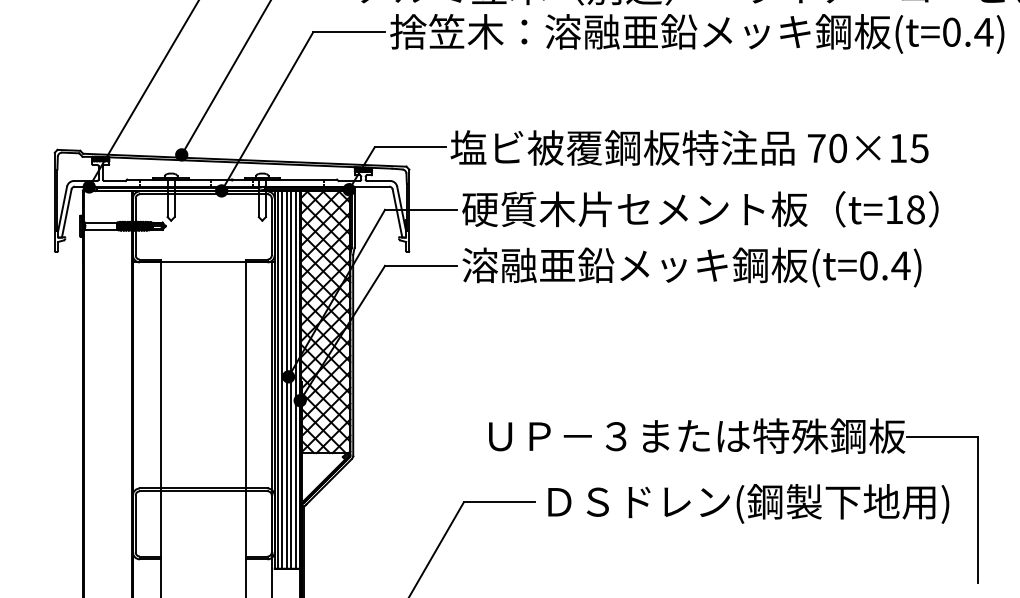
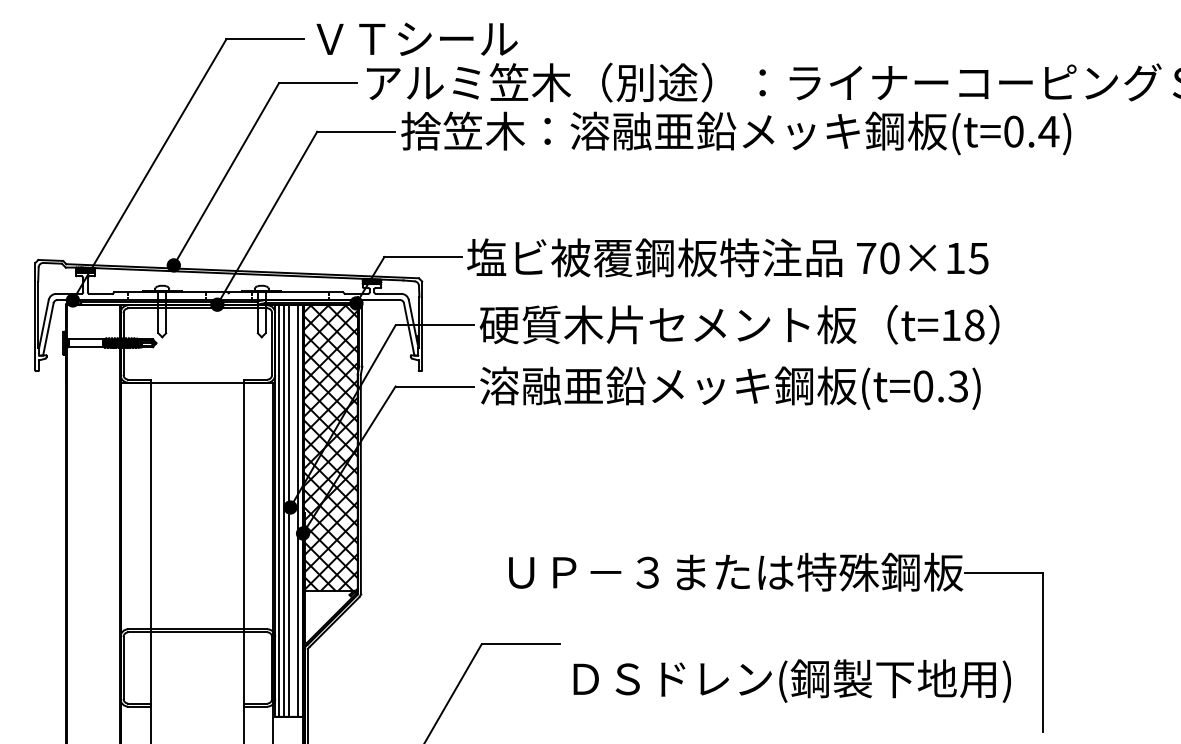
text: (900, 265) -> (957, 386), (t=0.4) -> (t=0.3)
line: (291, 379) -> (293, 510), removed
text: (747, 503) -> (791, 680), moved

